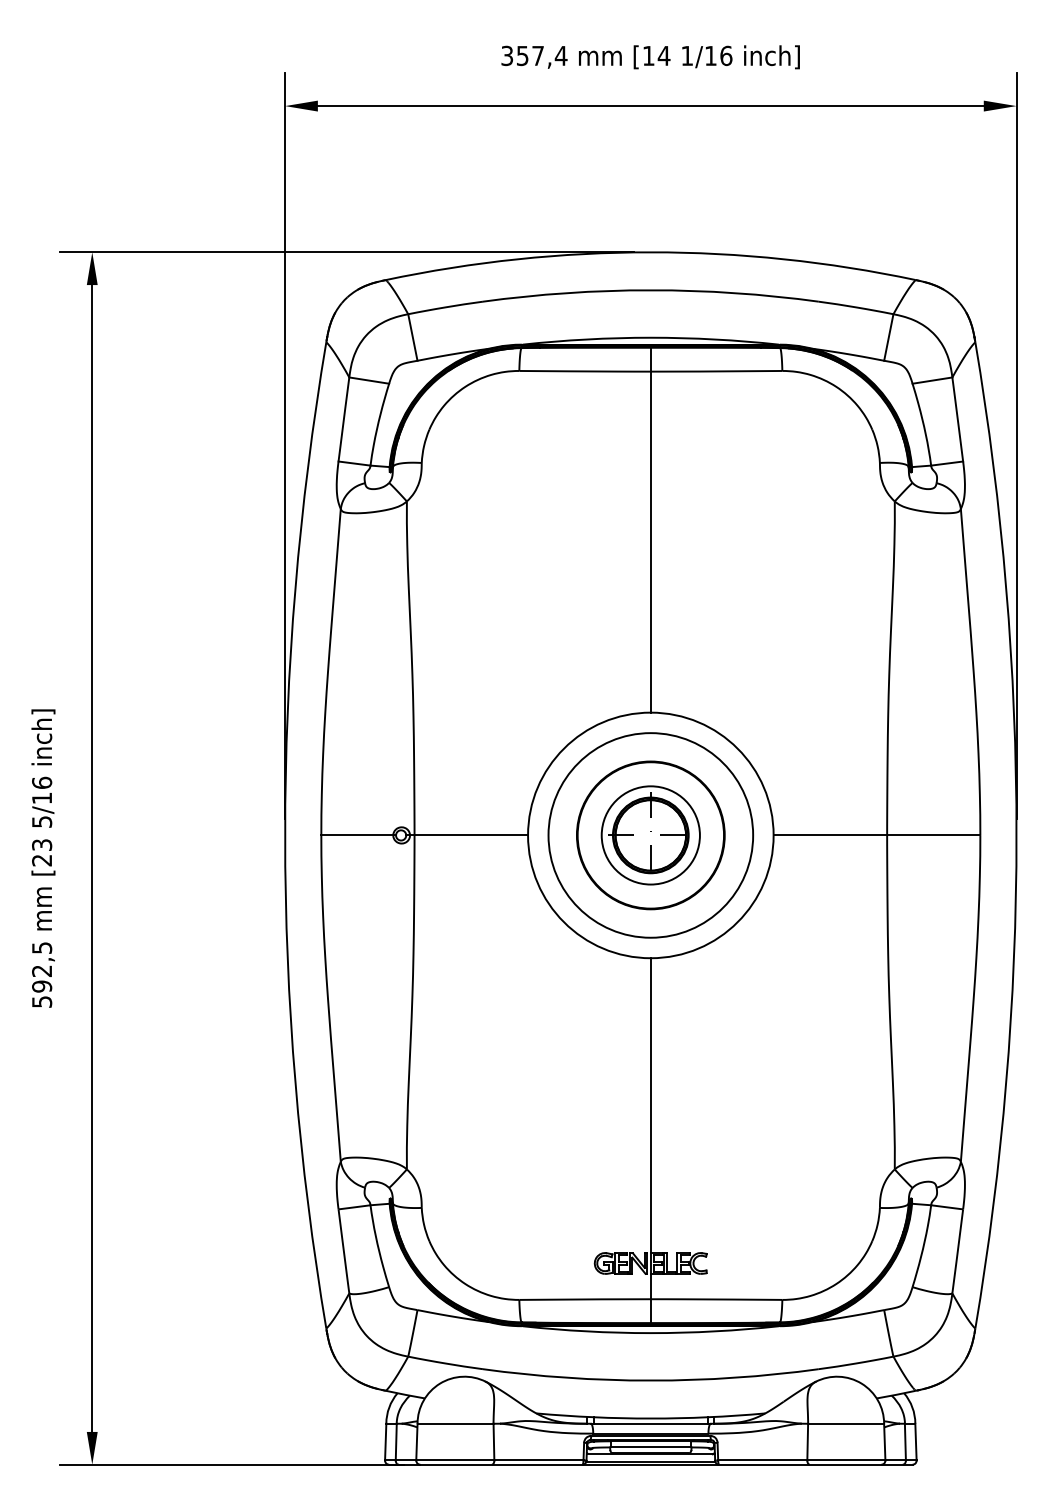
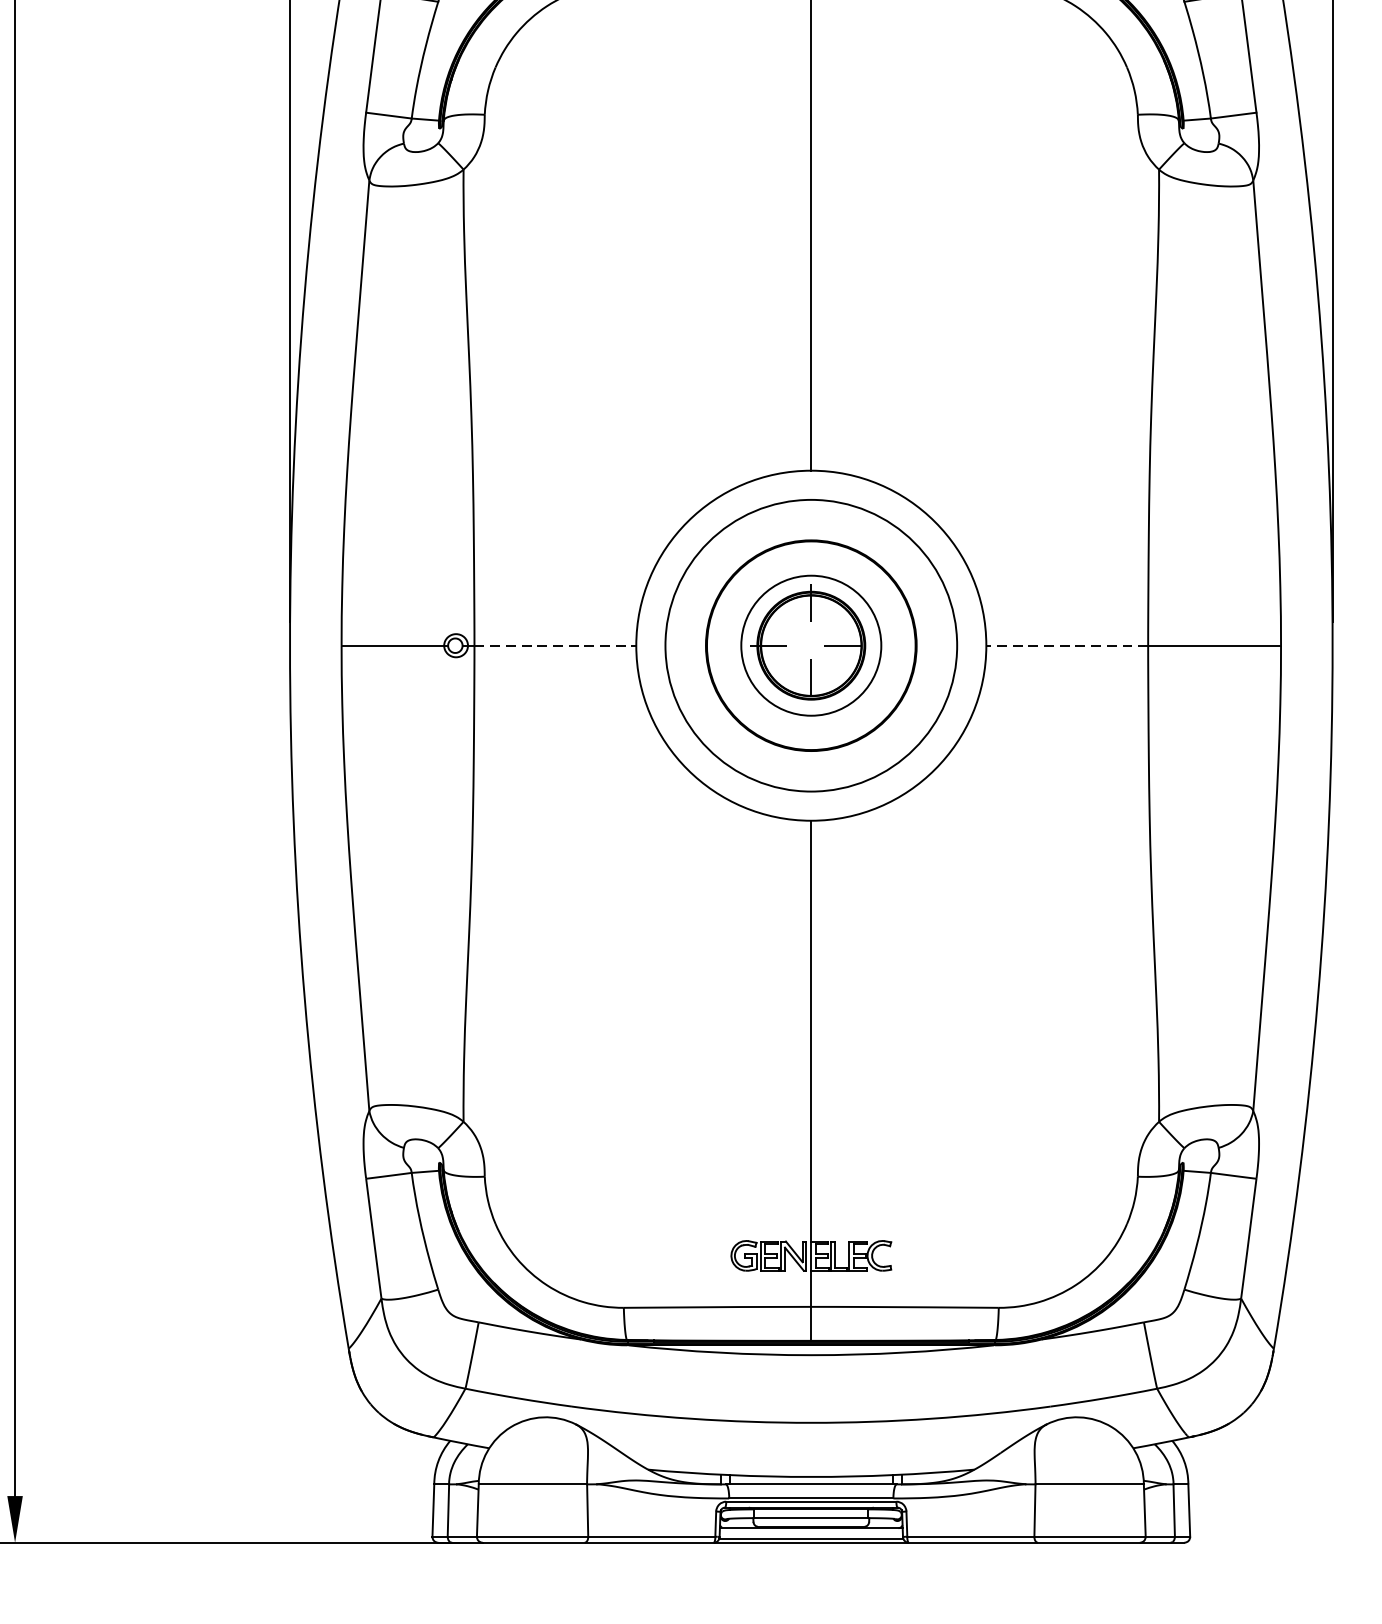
line: (471, 835) -> (555, 645), solid -> dashed
line: (830, 835) -> (1067, 645), solid -> dashed

